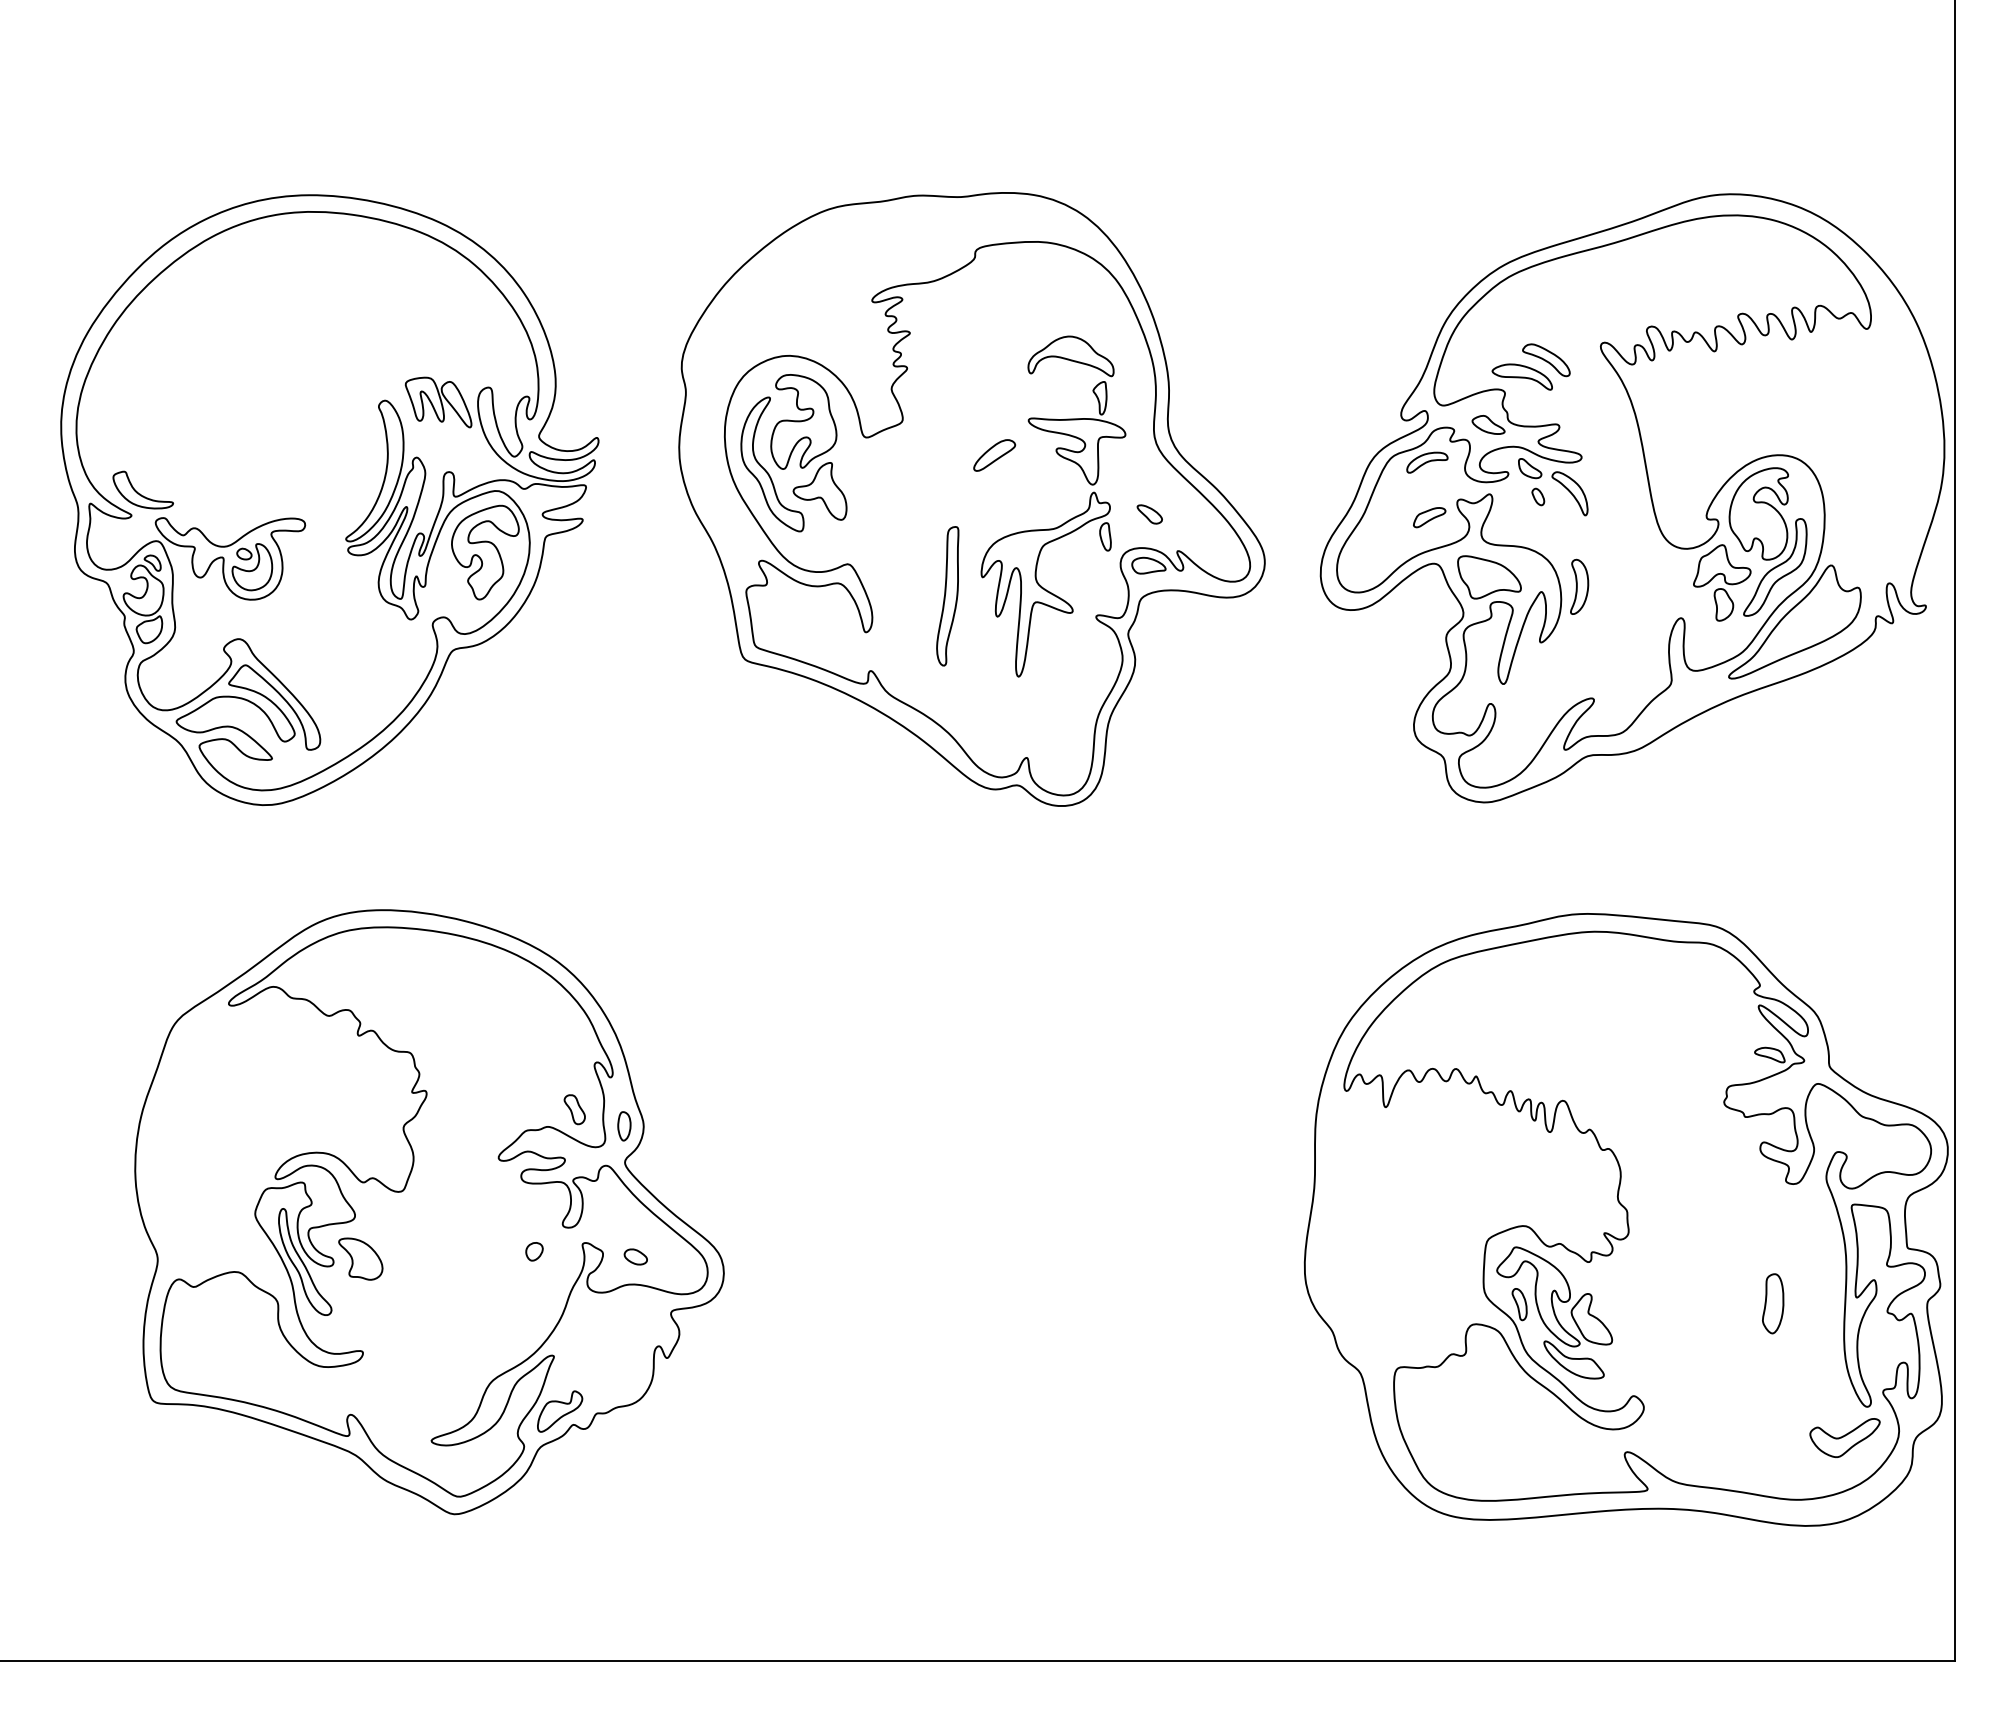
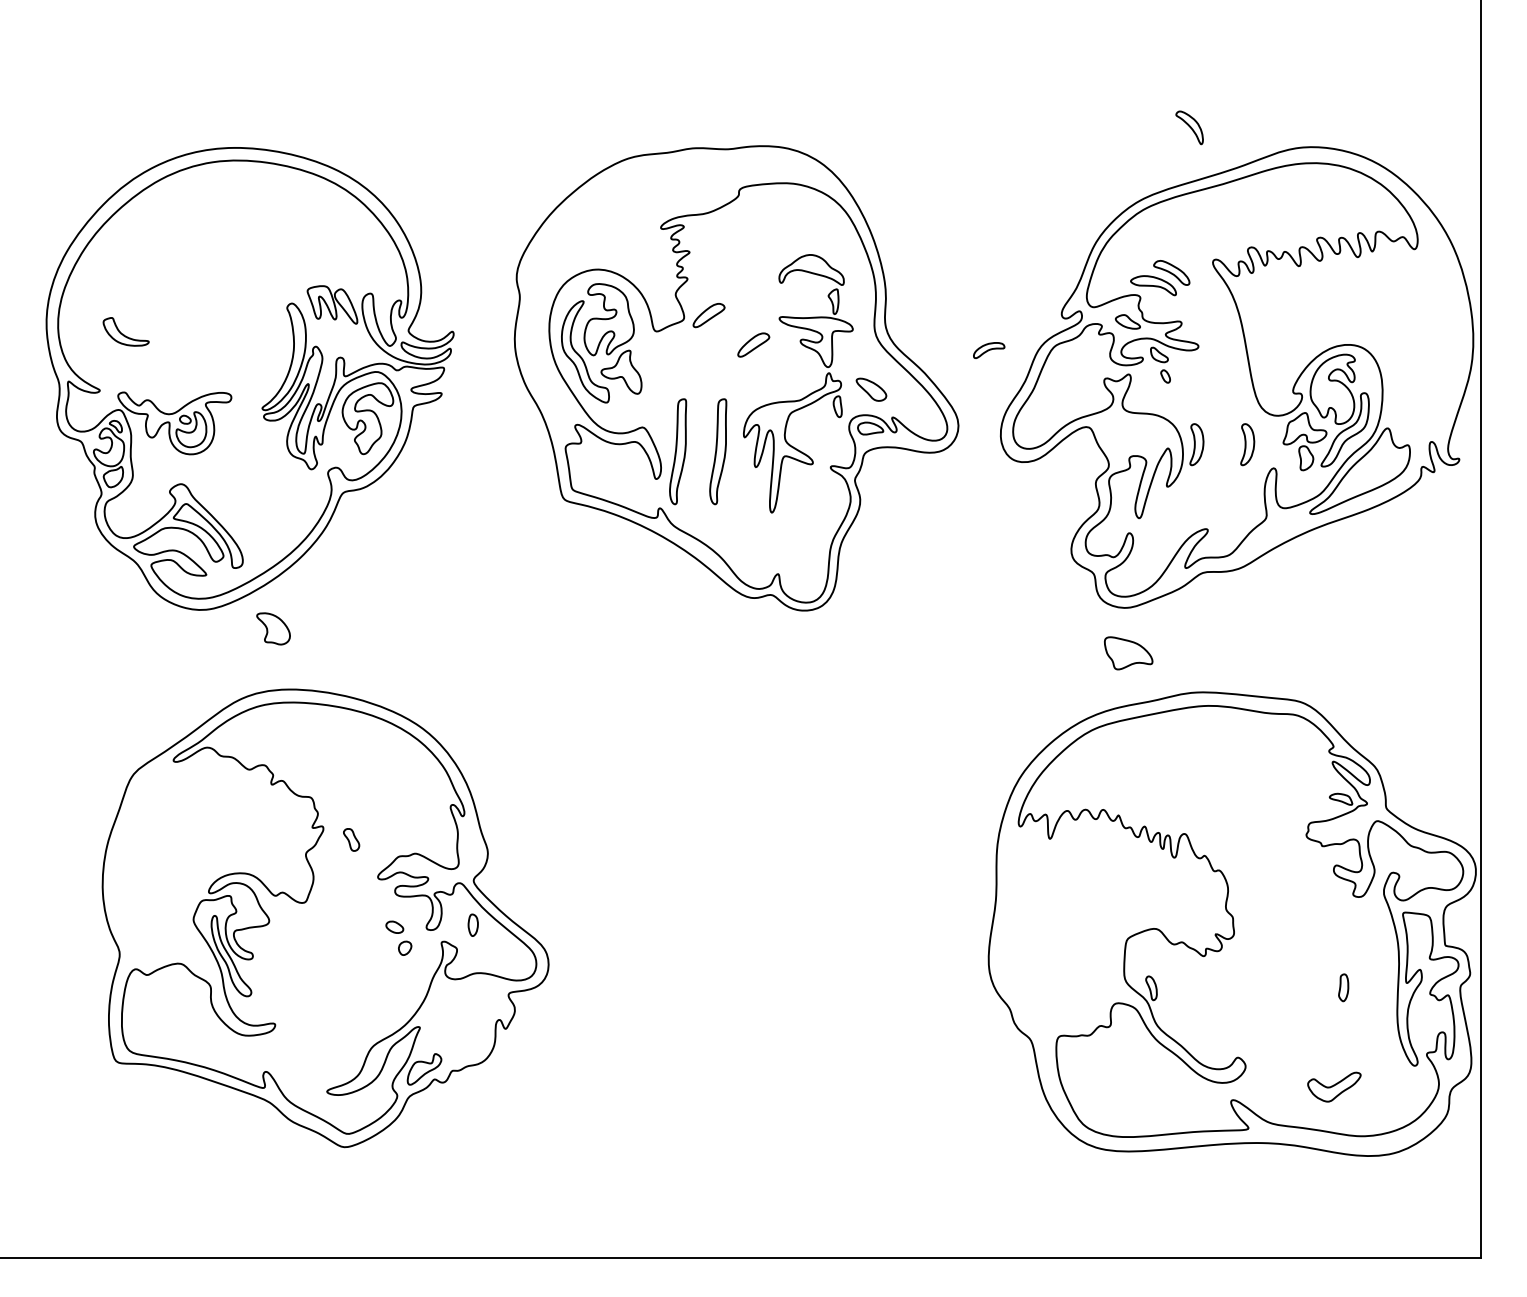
part: (935, 416) -> (708, 315), added
part: (1427, 462) -> (989, 350), moved
part: (142, 489) -> (125, 331), moved
part: (1569, 493) -> (1189, 127), moved
part: (1149, 514) -> (871, 389), size x1.6
part: (1429, 517) -> (1083, 392), removed
part: (1489, 577) -> (1128, 653), moved
part: (1646, 586) -> (1247, 444), added
part: (894, 596) -> (677, 451), added
part: (574, 1109) -> (351, 839), moved
part: (624, 1126) -> (473, 925), moved
part: (635, 1256) -> (394, 926), moved
part: (360, 1258) -> (273, 628), moved
part: (1773, 1303) -> (1343, 987), size x0.6
part: (1554, 1312) -> (1177, 994), removed
part: (1844, 1437) -> (1333, 1086), moved

